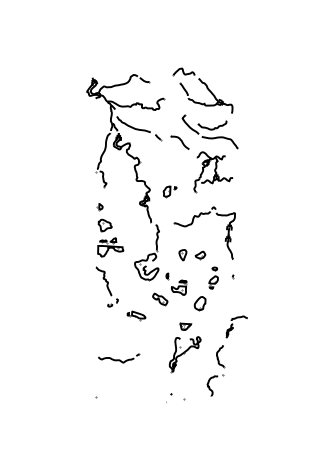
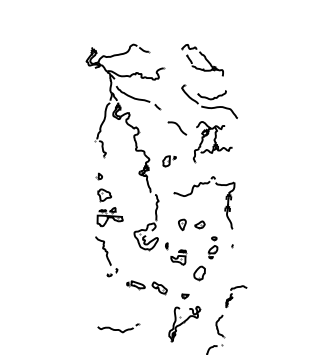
part: (202, 90) -> (201, 60), size x0.7
part: (179, 142) -> (176, 128), moved
part: (160, 299) -> (159, 288), moved
part: (185, 326) -> (184, 296), size x0.6

